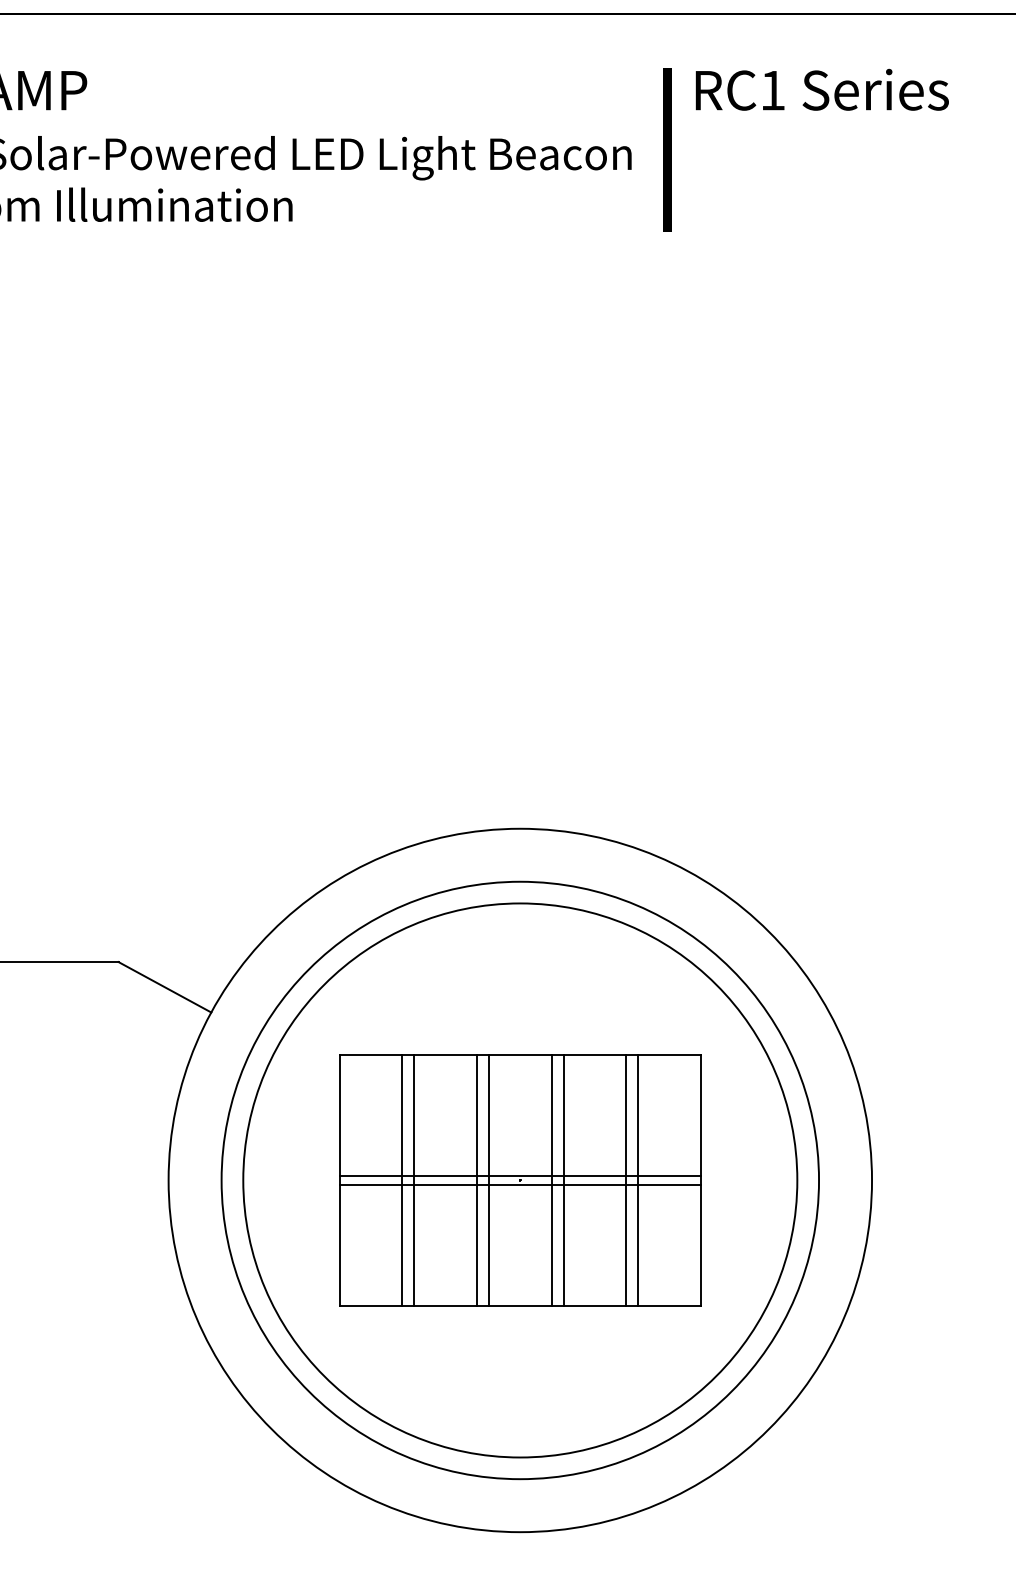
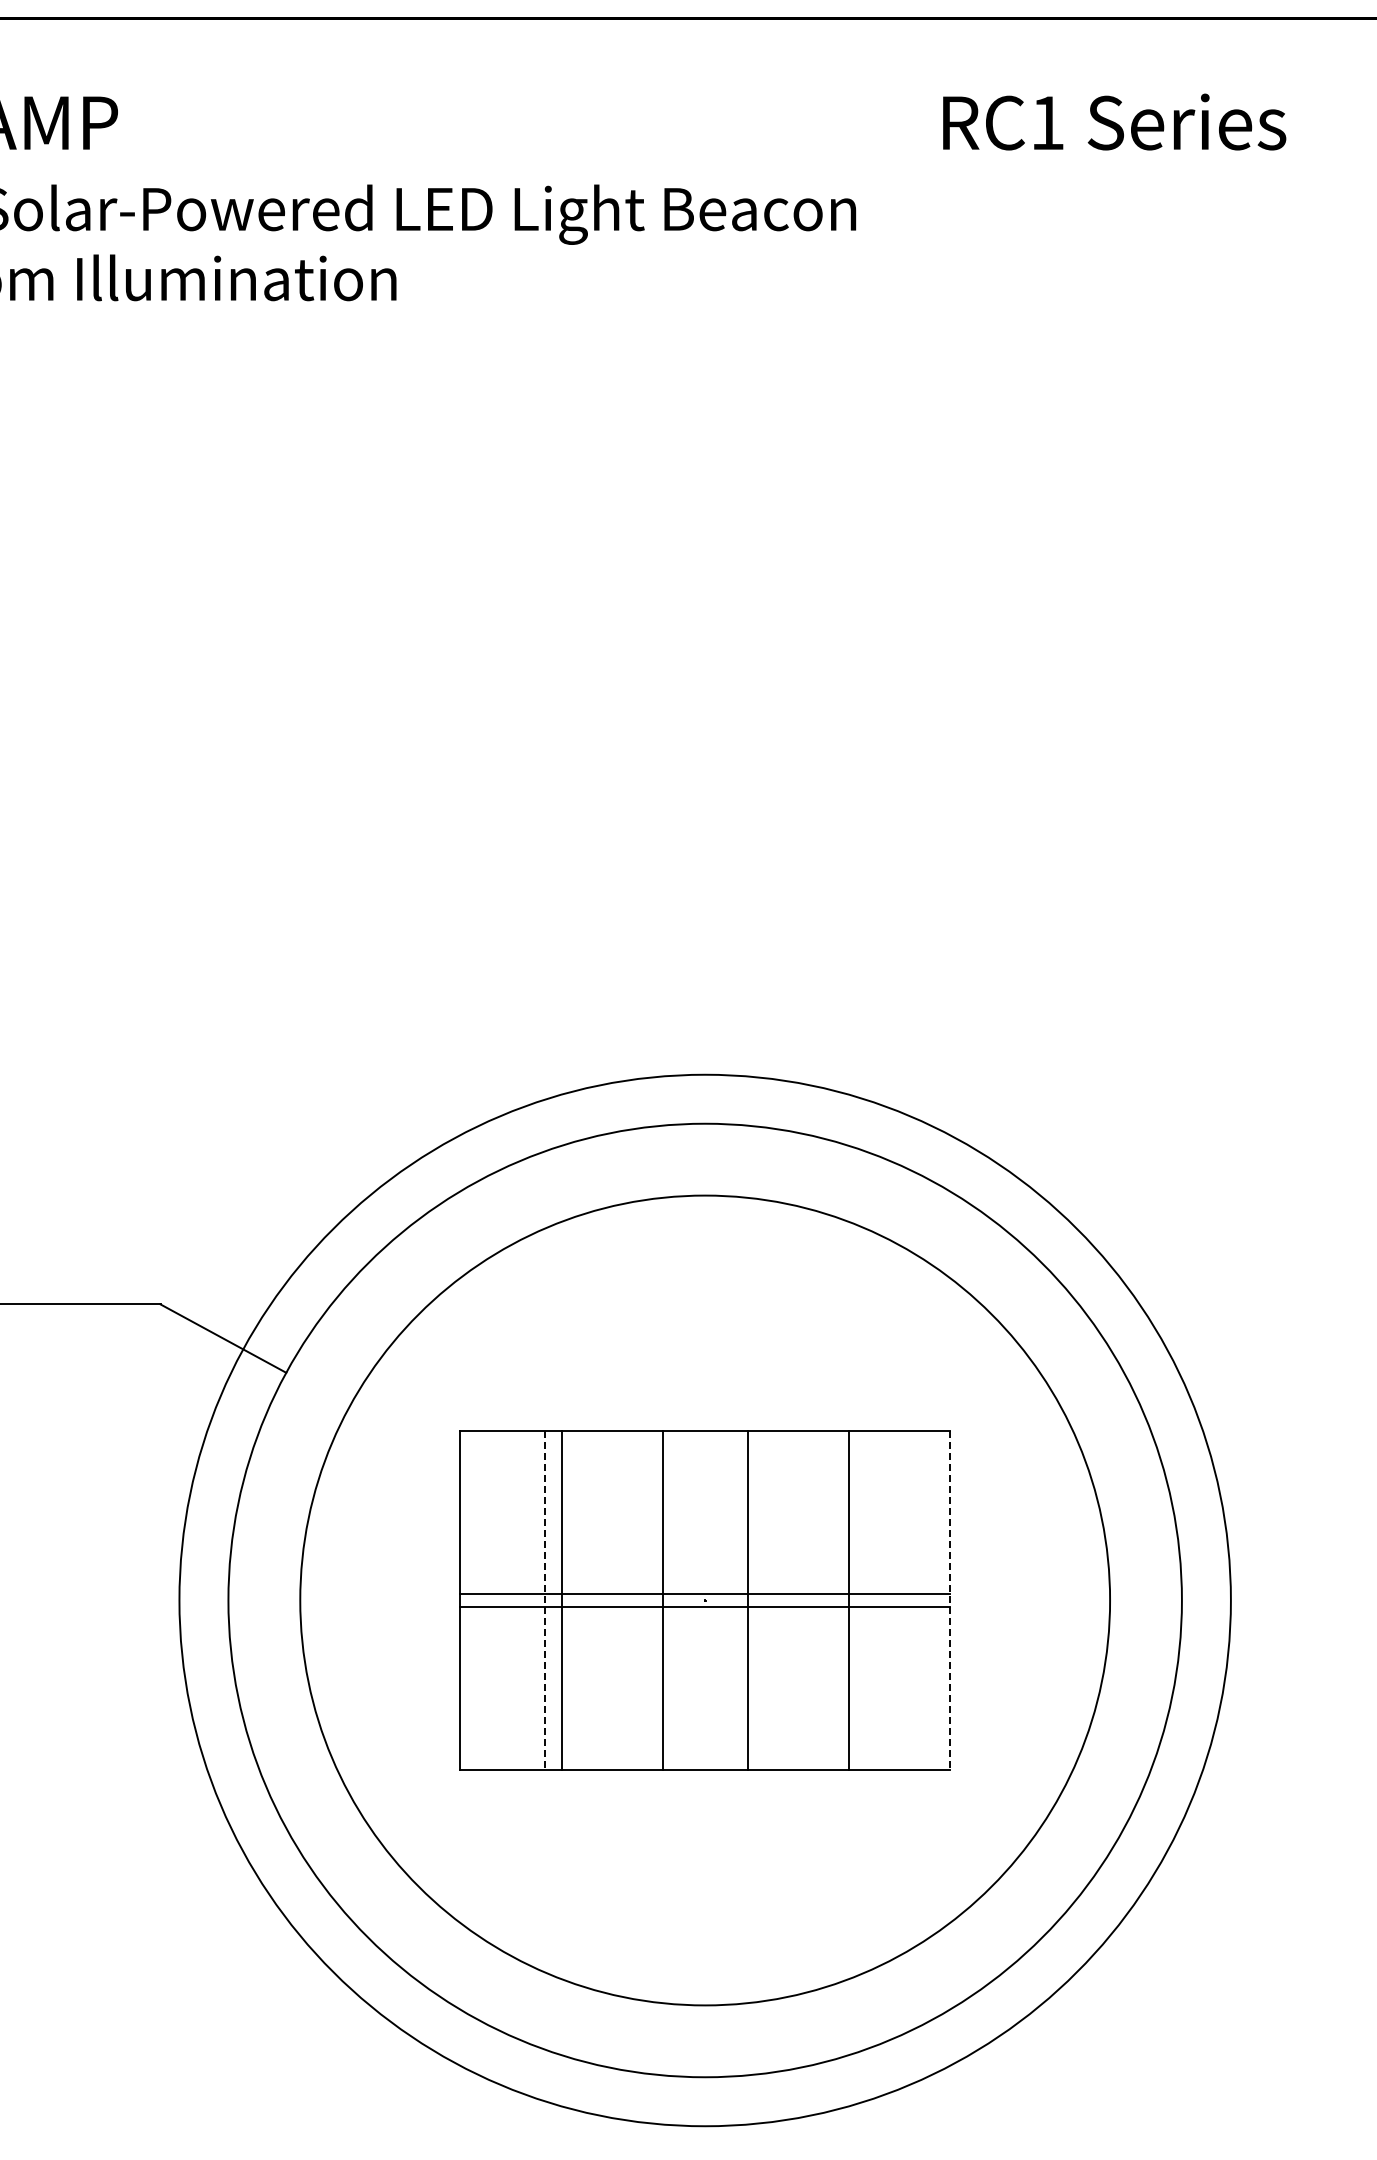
line: (667, 149) -> (904, 202), removed
line: (402, 1180) -> (545, 1600), solid -> dashed
line: (477, 1180) -> (646, 1600), removed
circle: (519, 1180) -> (704, 1600), size x1.4
line: (563, 1180) -> (763, 1600), removed
line: (638, 1180) -> (865, 1600), removed
line: (701, 1180) -> (950, 1600), solid -> dashed

